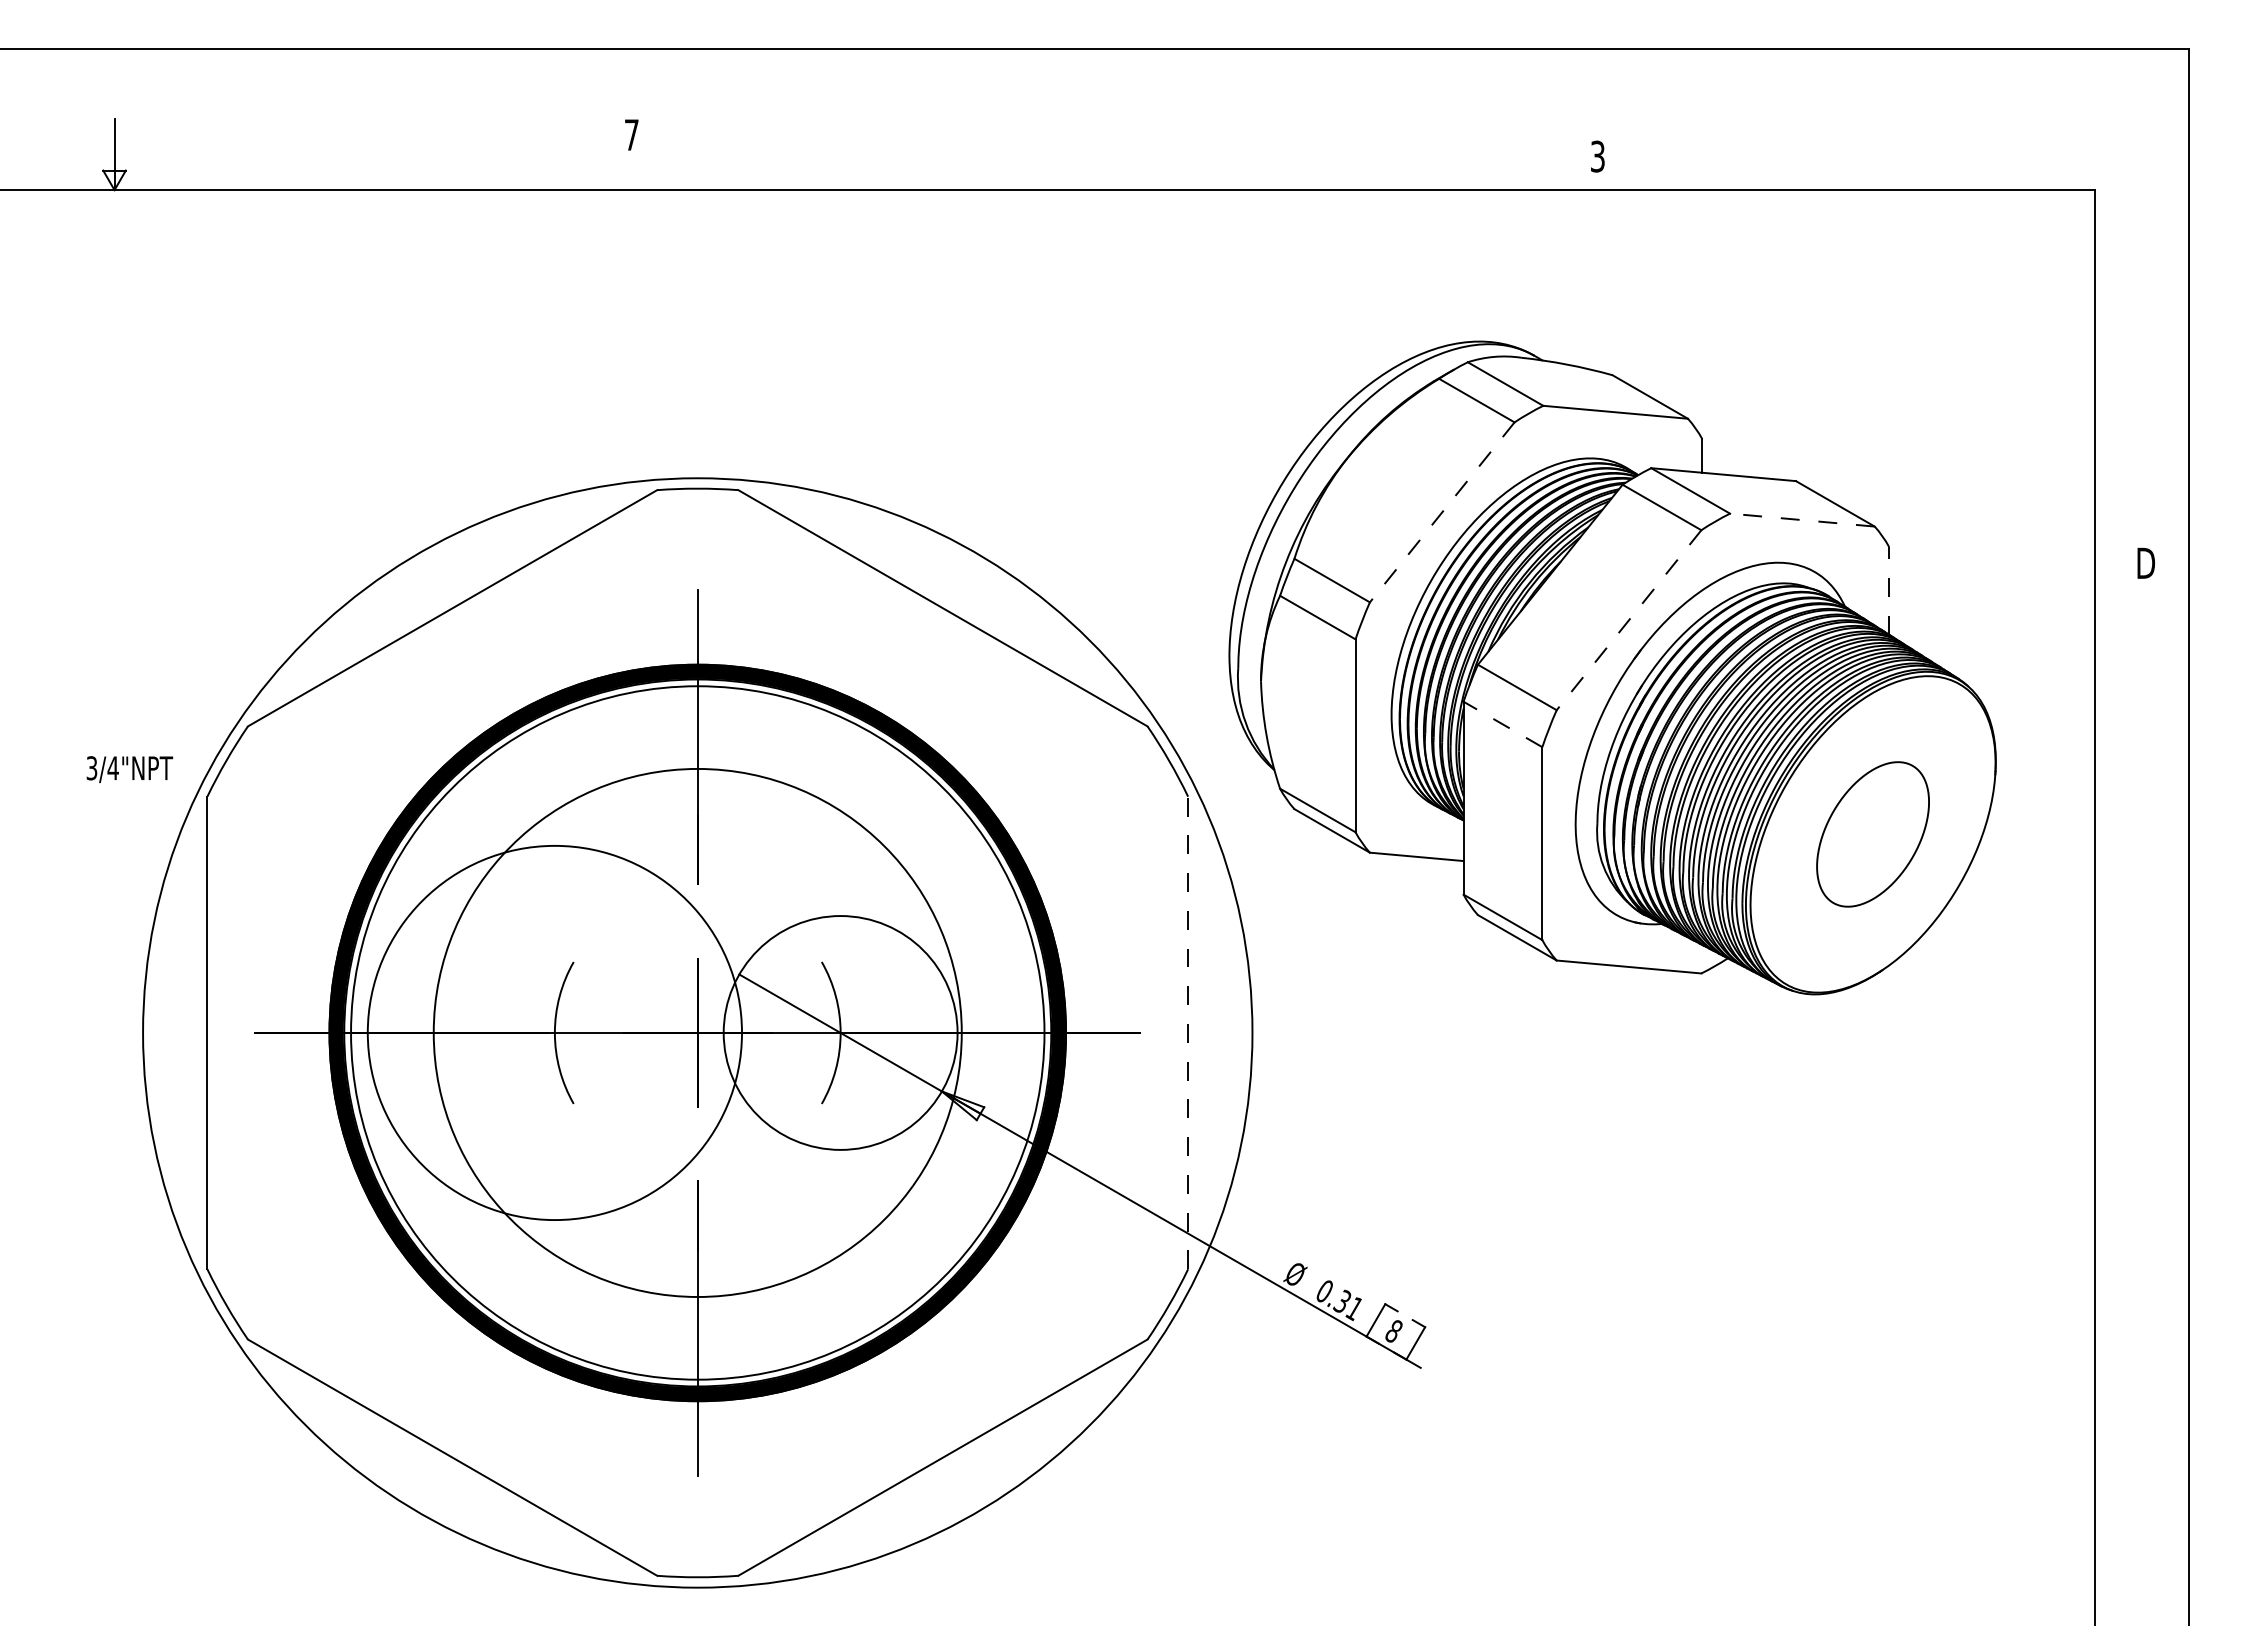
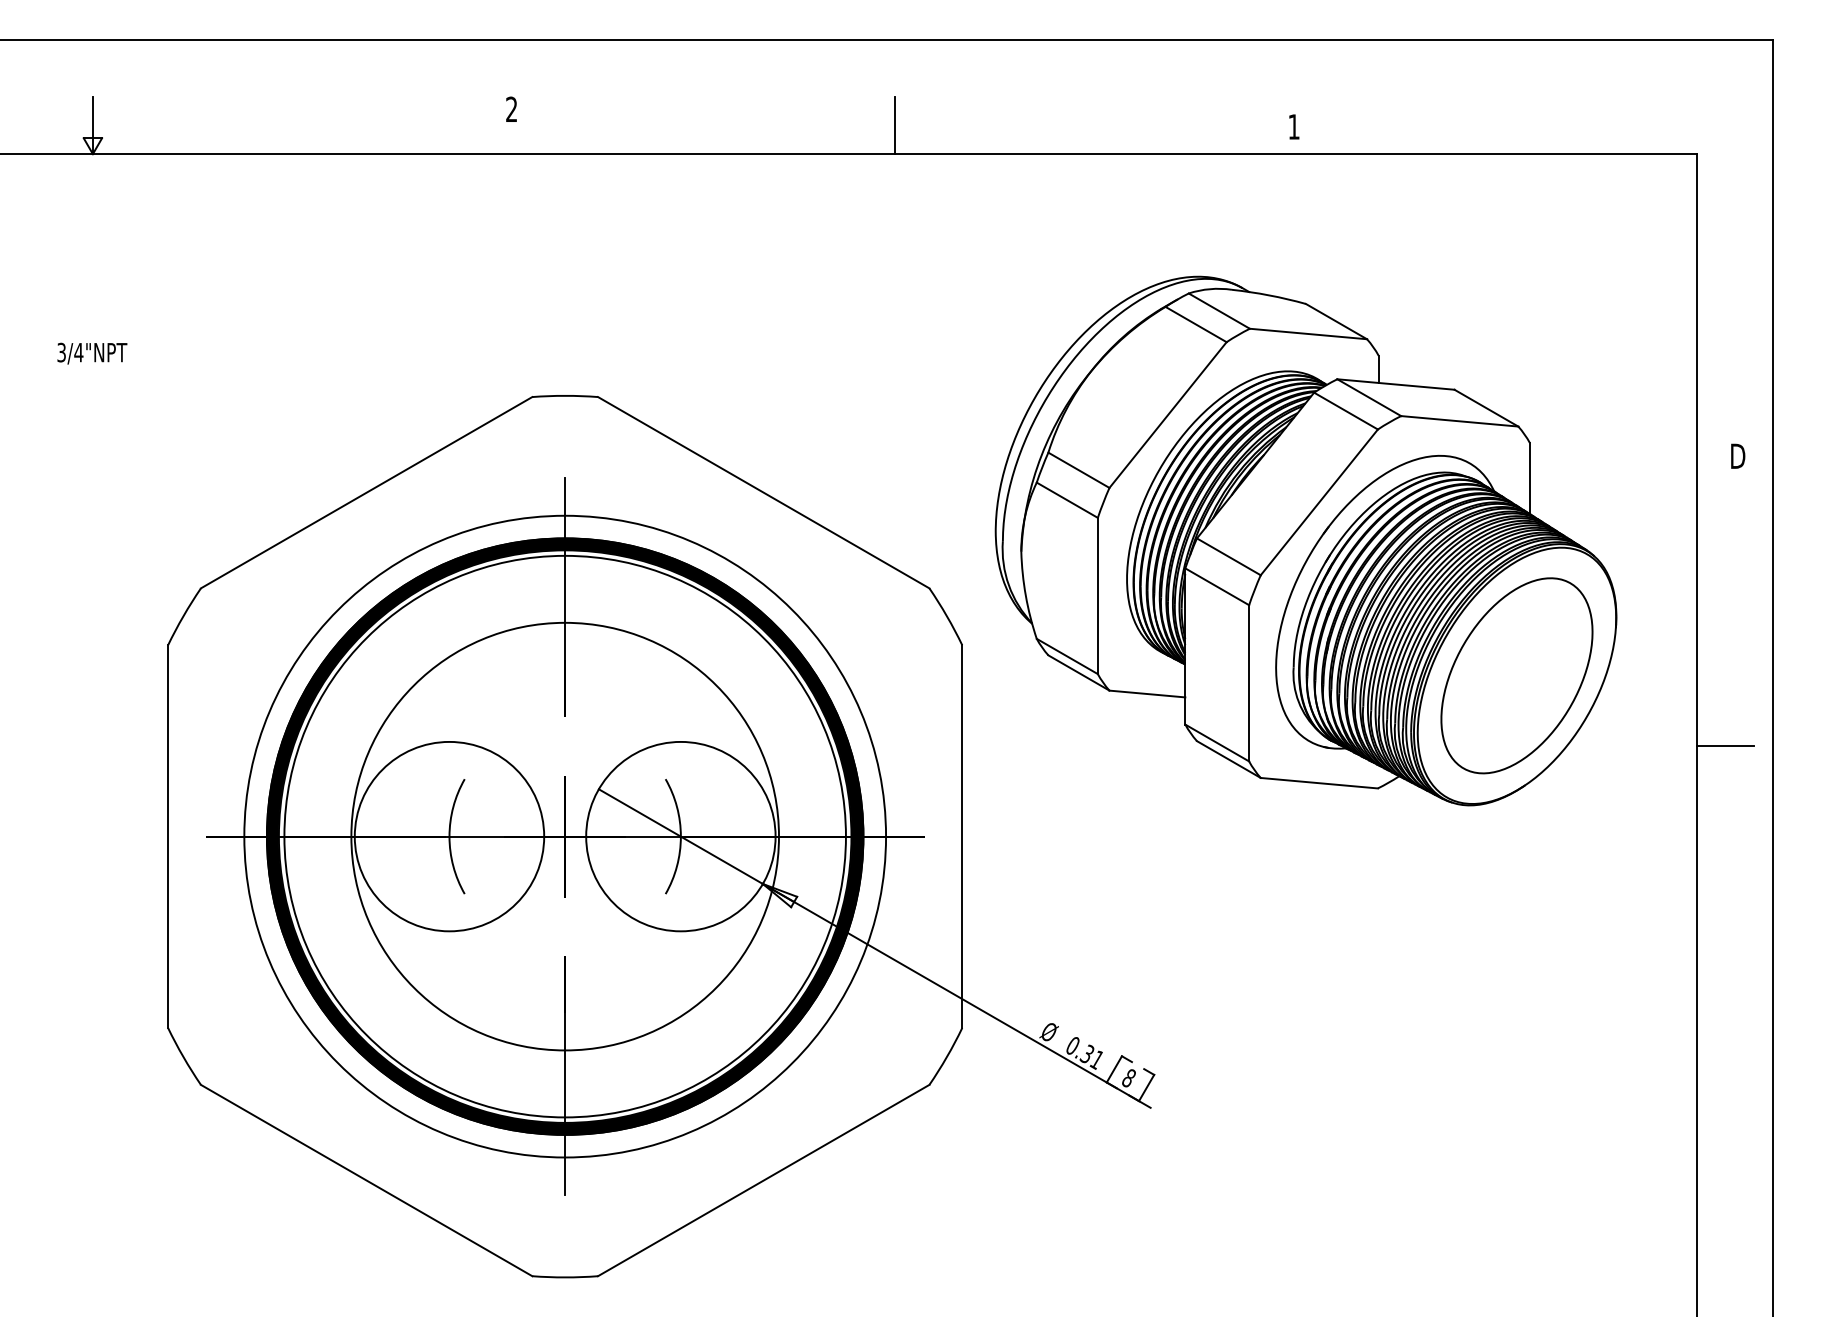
text: (631, 134) -> (511, 109), 7 -> 2
line: (1104, 154) -> (894, 125), added
text: (1597, 156) -> (1293, 126), 3 -> 1
line: (1441, 512) -> (1167, 415), dashed -> solid
line: (1802, 520) -> (1459, 421), dashed -> solid
line: (1889, 590) -> (1530, 478), dashed -> solid
line: (1628, 620) -> (1318, 502), dashed -> solid
line: (1502, 724) -> (1216, 586), dashed -> solid
text: (129, 769) -> (92, 353), moved
part: (1872, 834) -> (1516, 675), size x1.67
line: (2129, 921) -> (1724, 746), added
circle: (554, 1032) -> (449, 836), size x0.62
circle: (697, 1032) -> (564, 836), size x0.71
line: (1188, 1032) -> (962, 836), dashed -> solid

